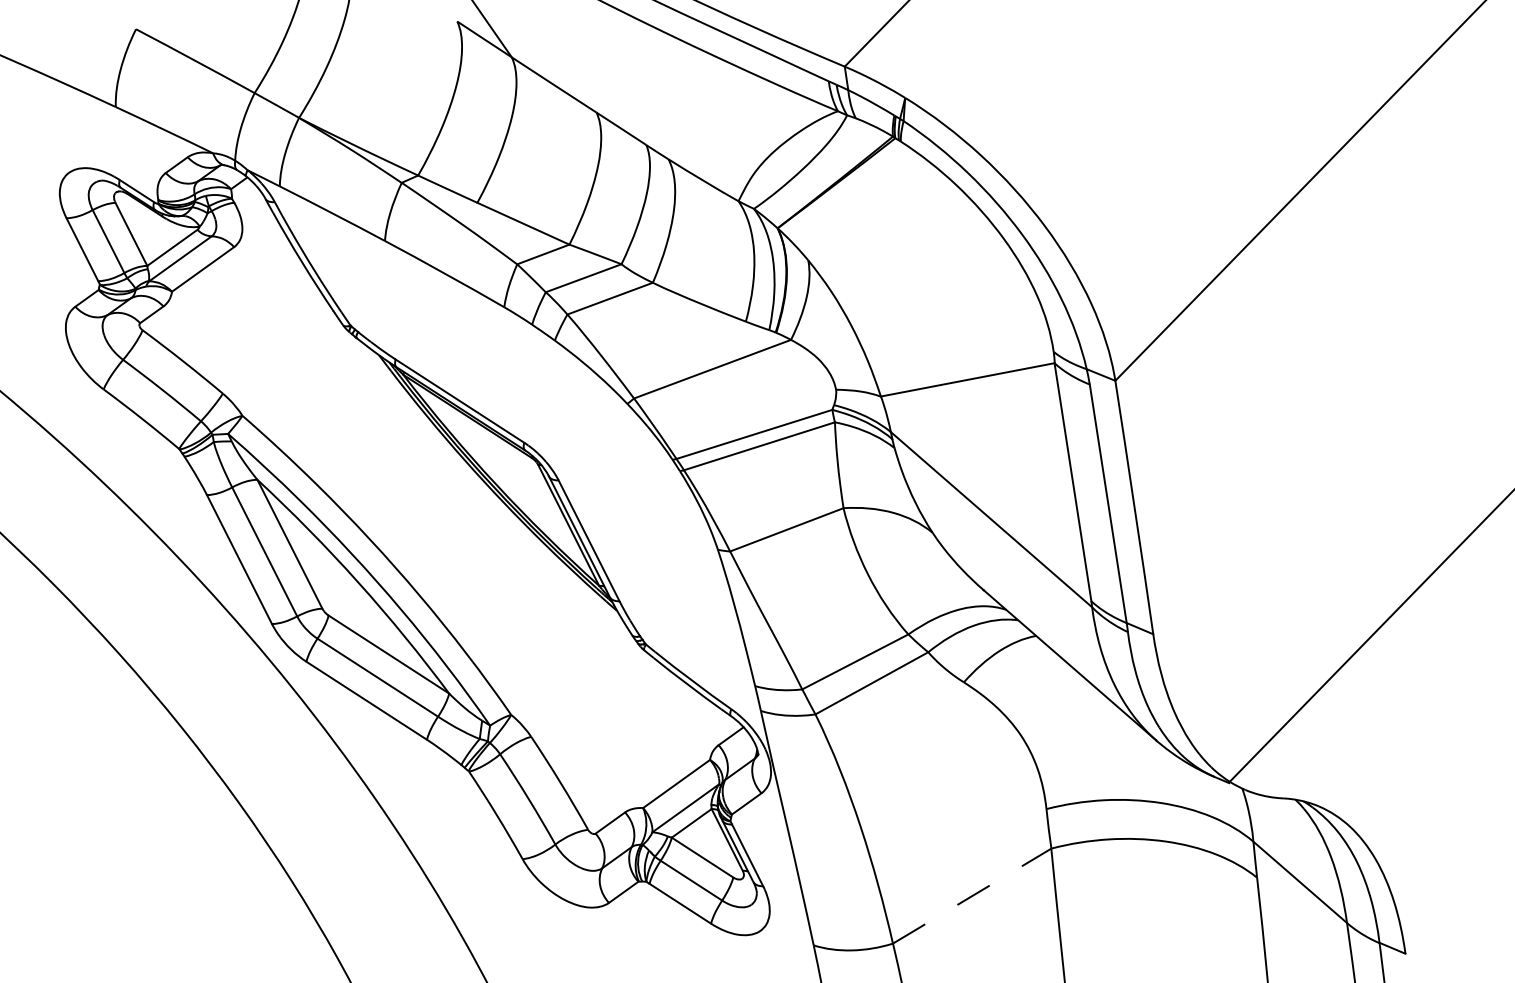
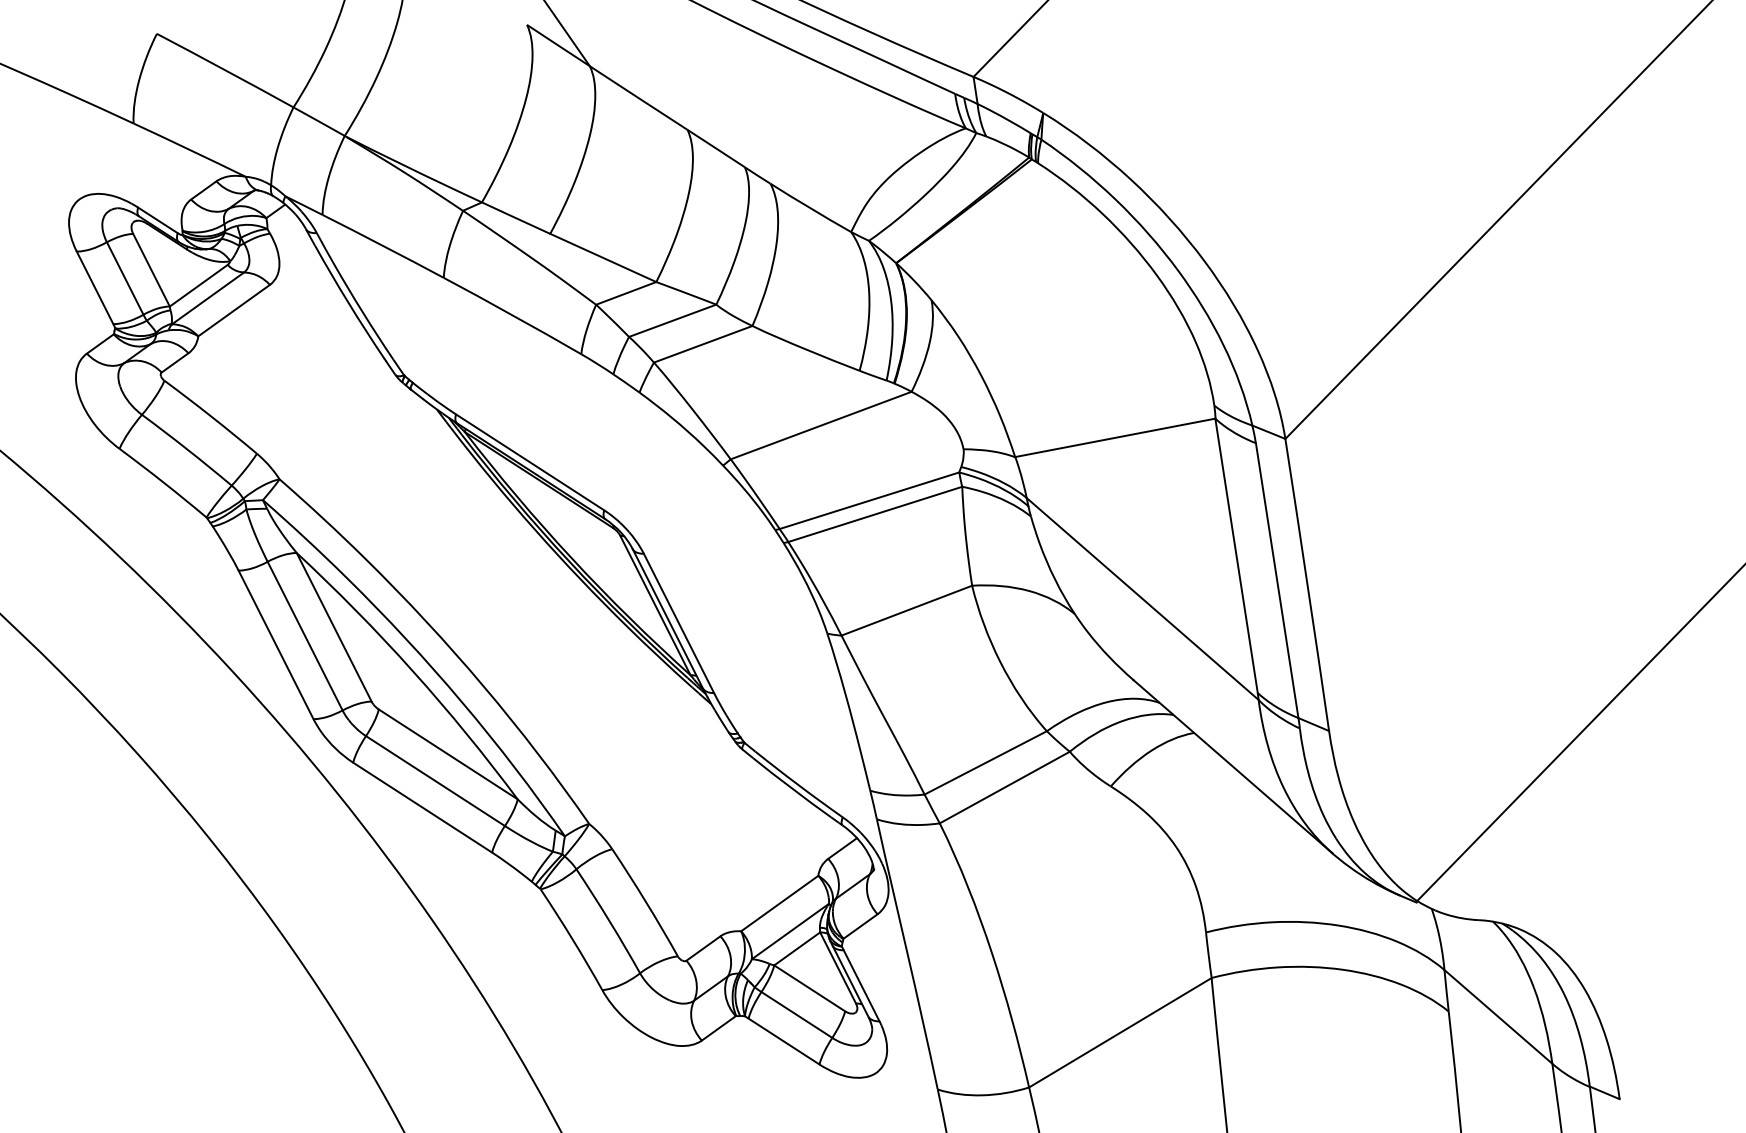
line: (972, 895) -> (1120, 1032), dashed -> solid

